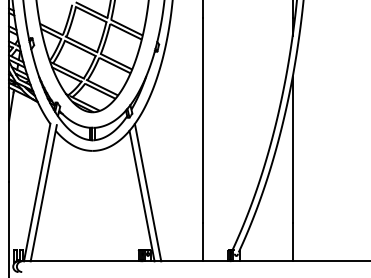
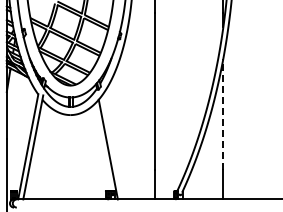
line: (292, 150) -> (223, 114), solid -> dashed
line: (147, 192) -> (112, 146), removed

